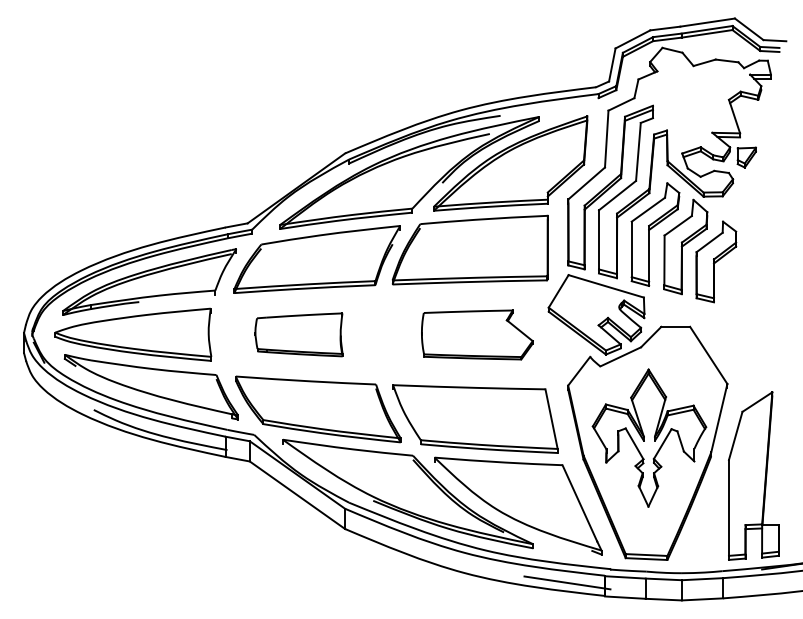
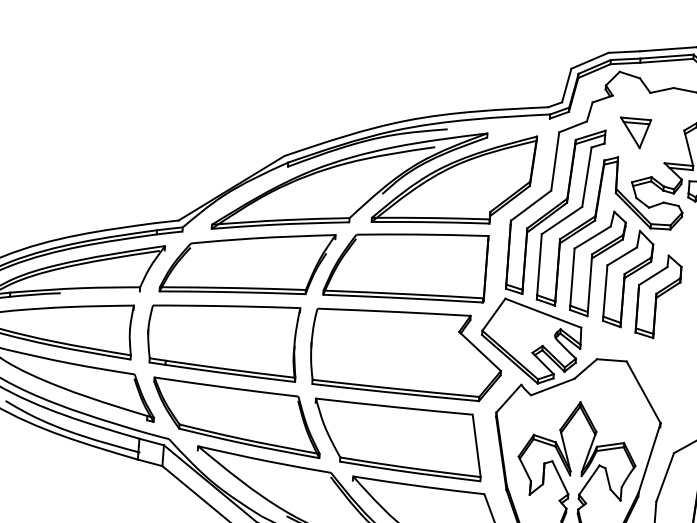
part: (681, 105) -> (634, 132), added
part: (298, 334) -> (222, 339), size x1.67
part: (477, 334) -> (406, 352), size x1.67

